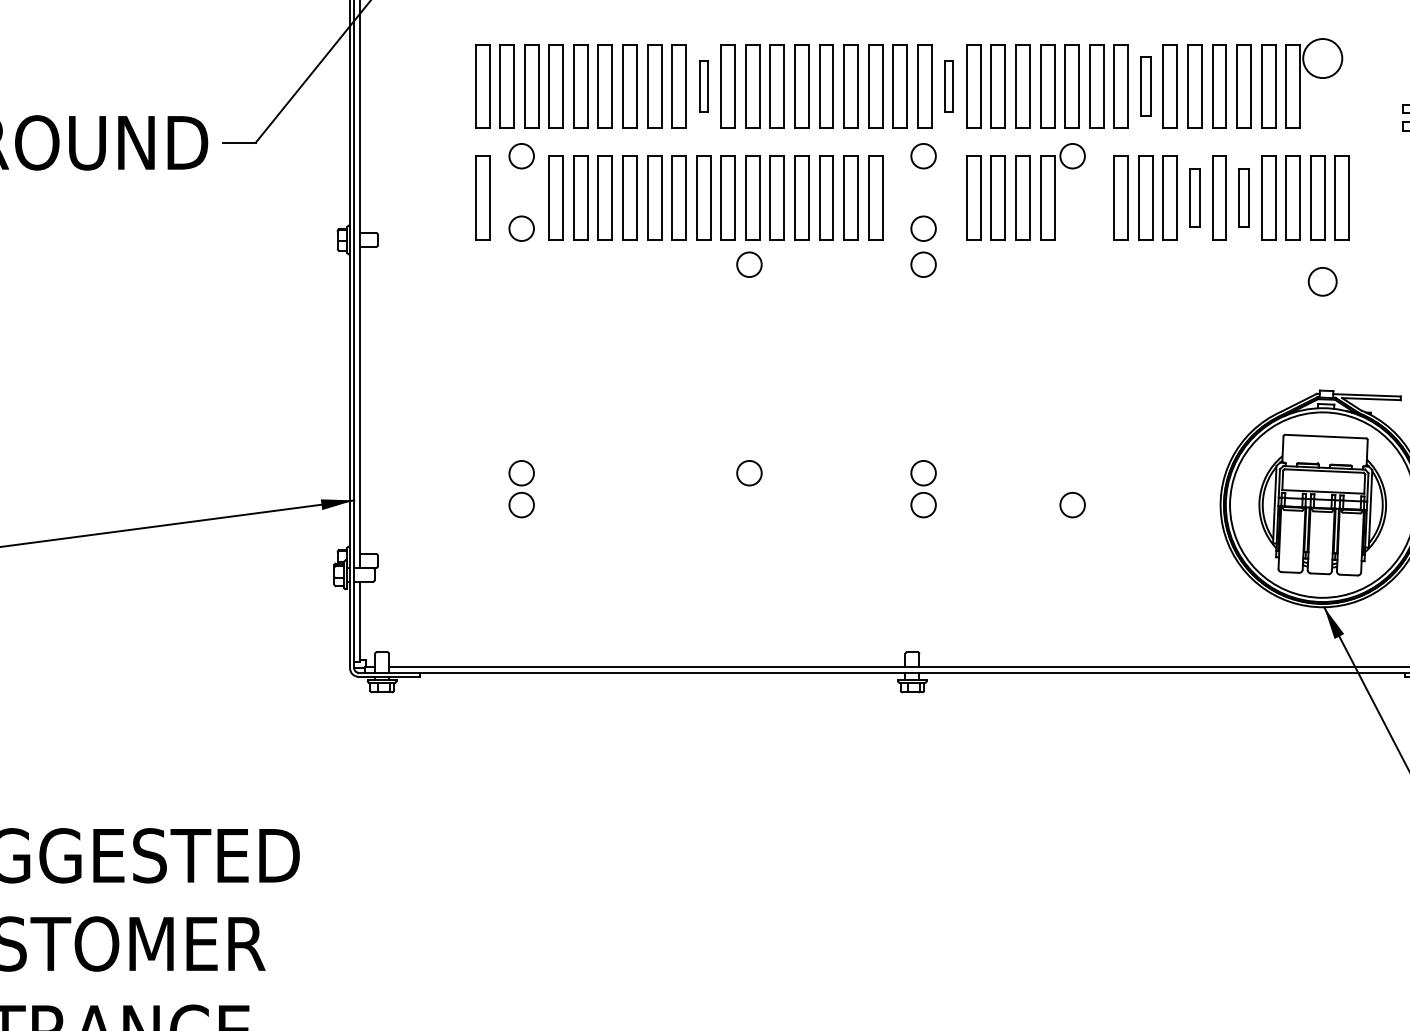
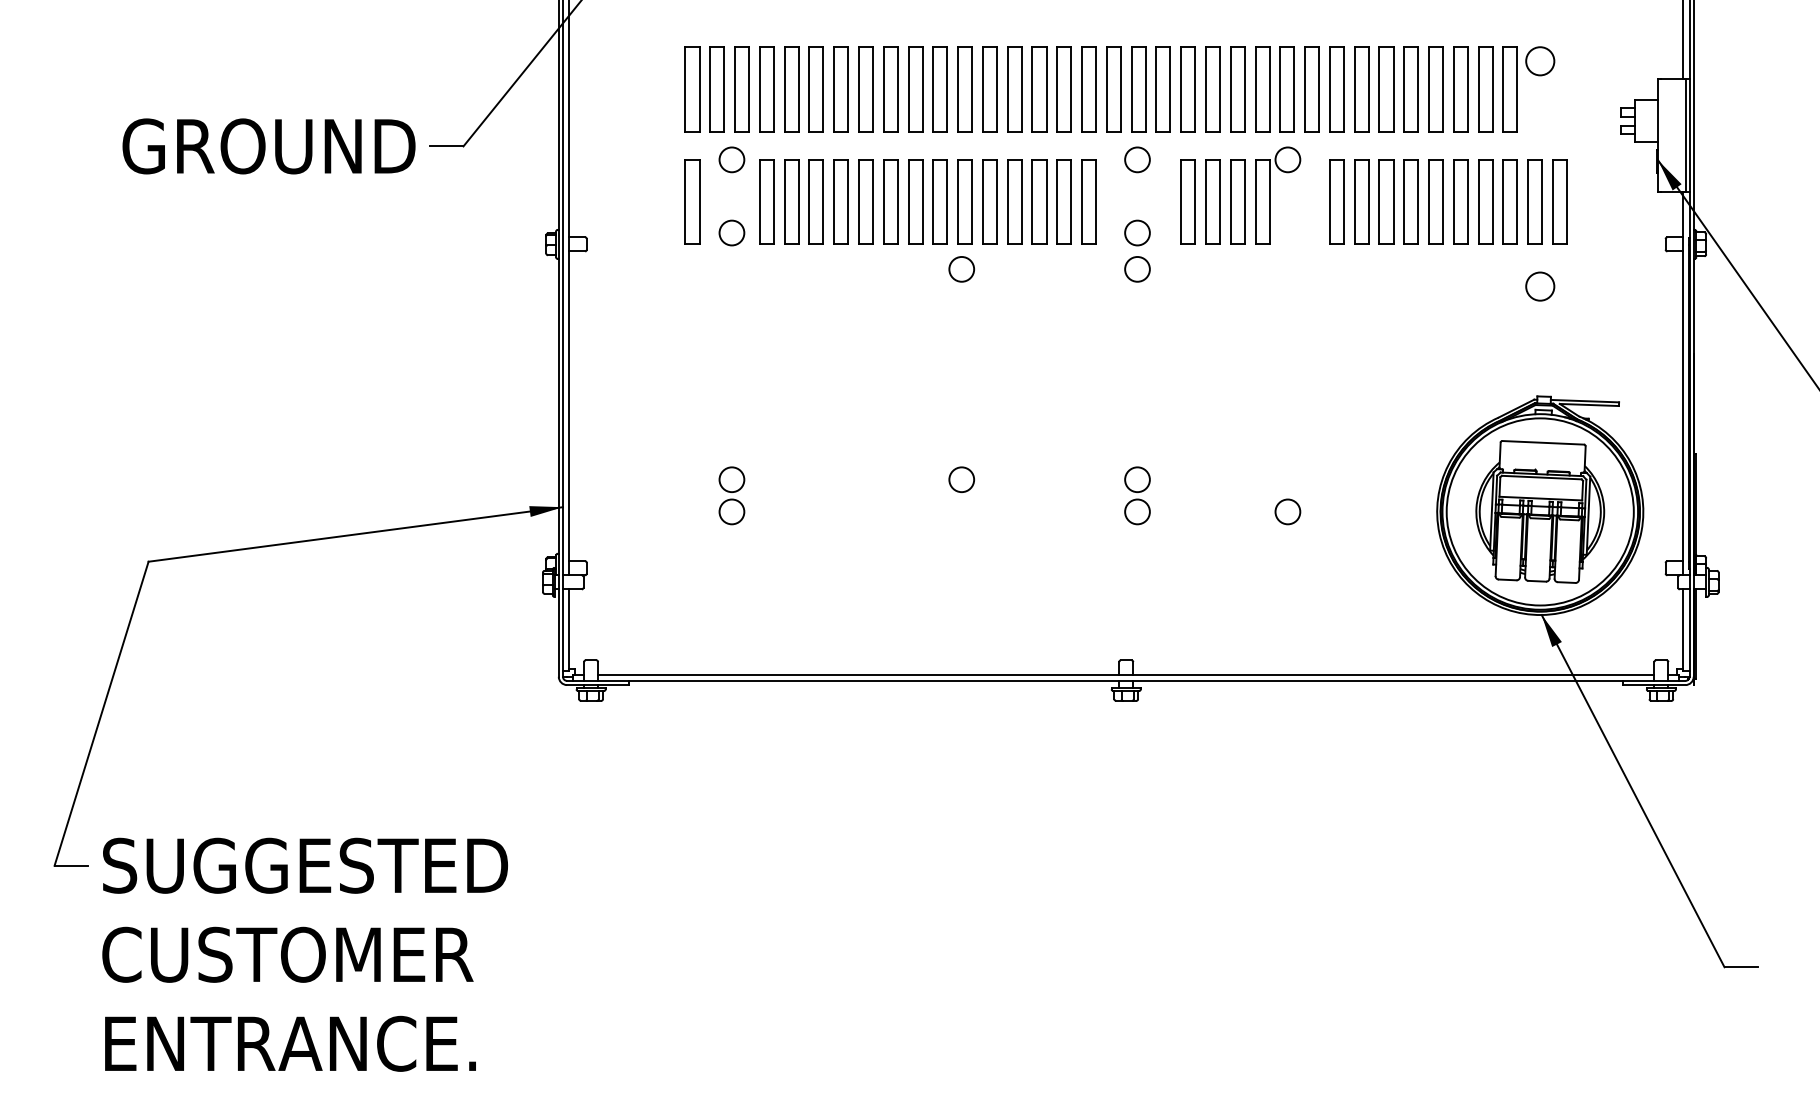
circle: (1322, 58) -> (1540, 61), size x0.71
part: (703, 86) -> (915, 89), size x1.67
part: (948, 86) -> (1162, 89), size x1.67
part: (1145, 86) -> (1361, 89), size x1.43
part: (1194, 197) -> (1410, 201), size x1.43
part: (1243, 197) -> (1460, 201), size x1.43

